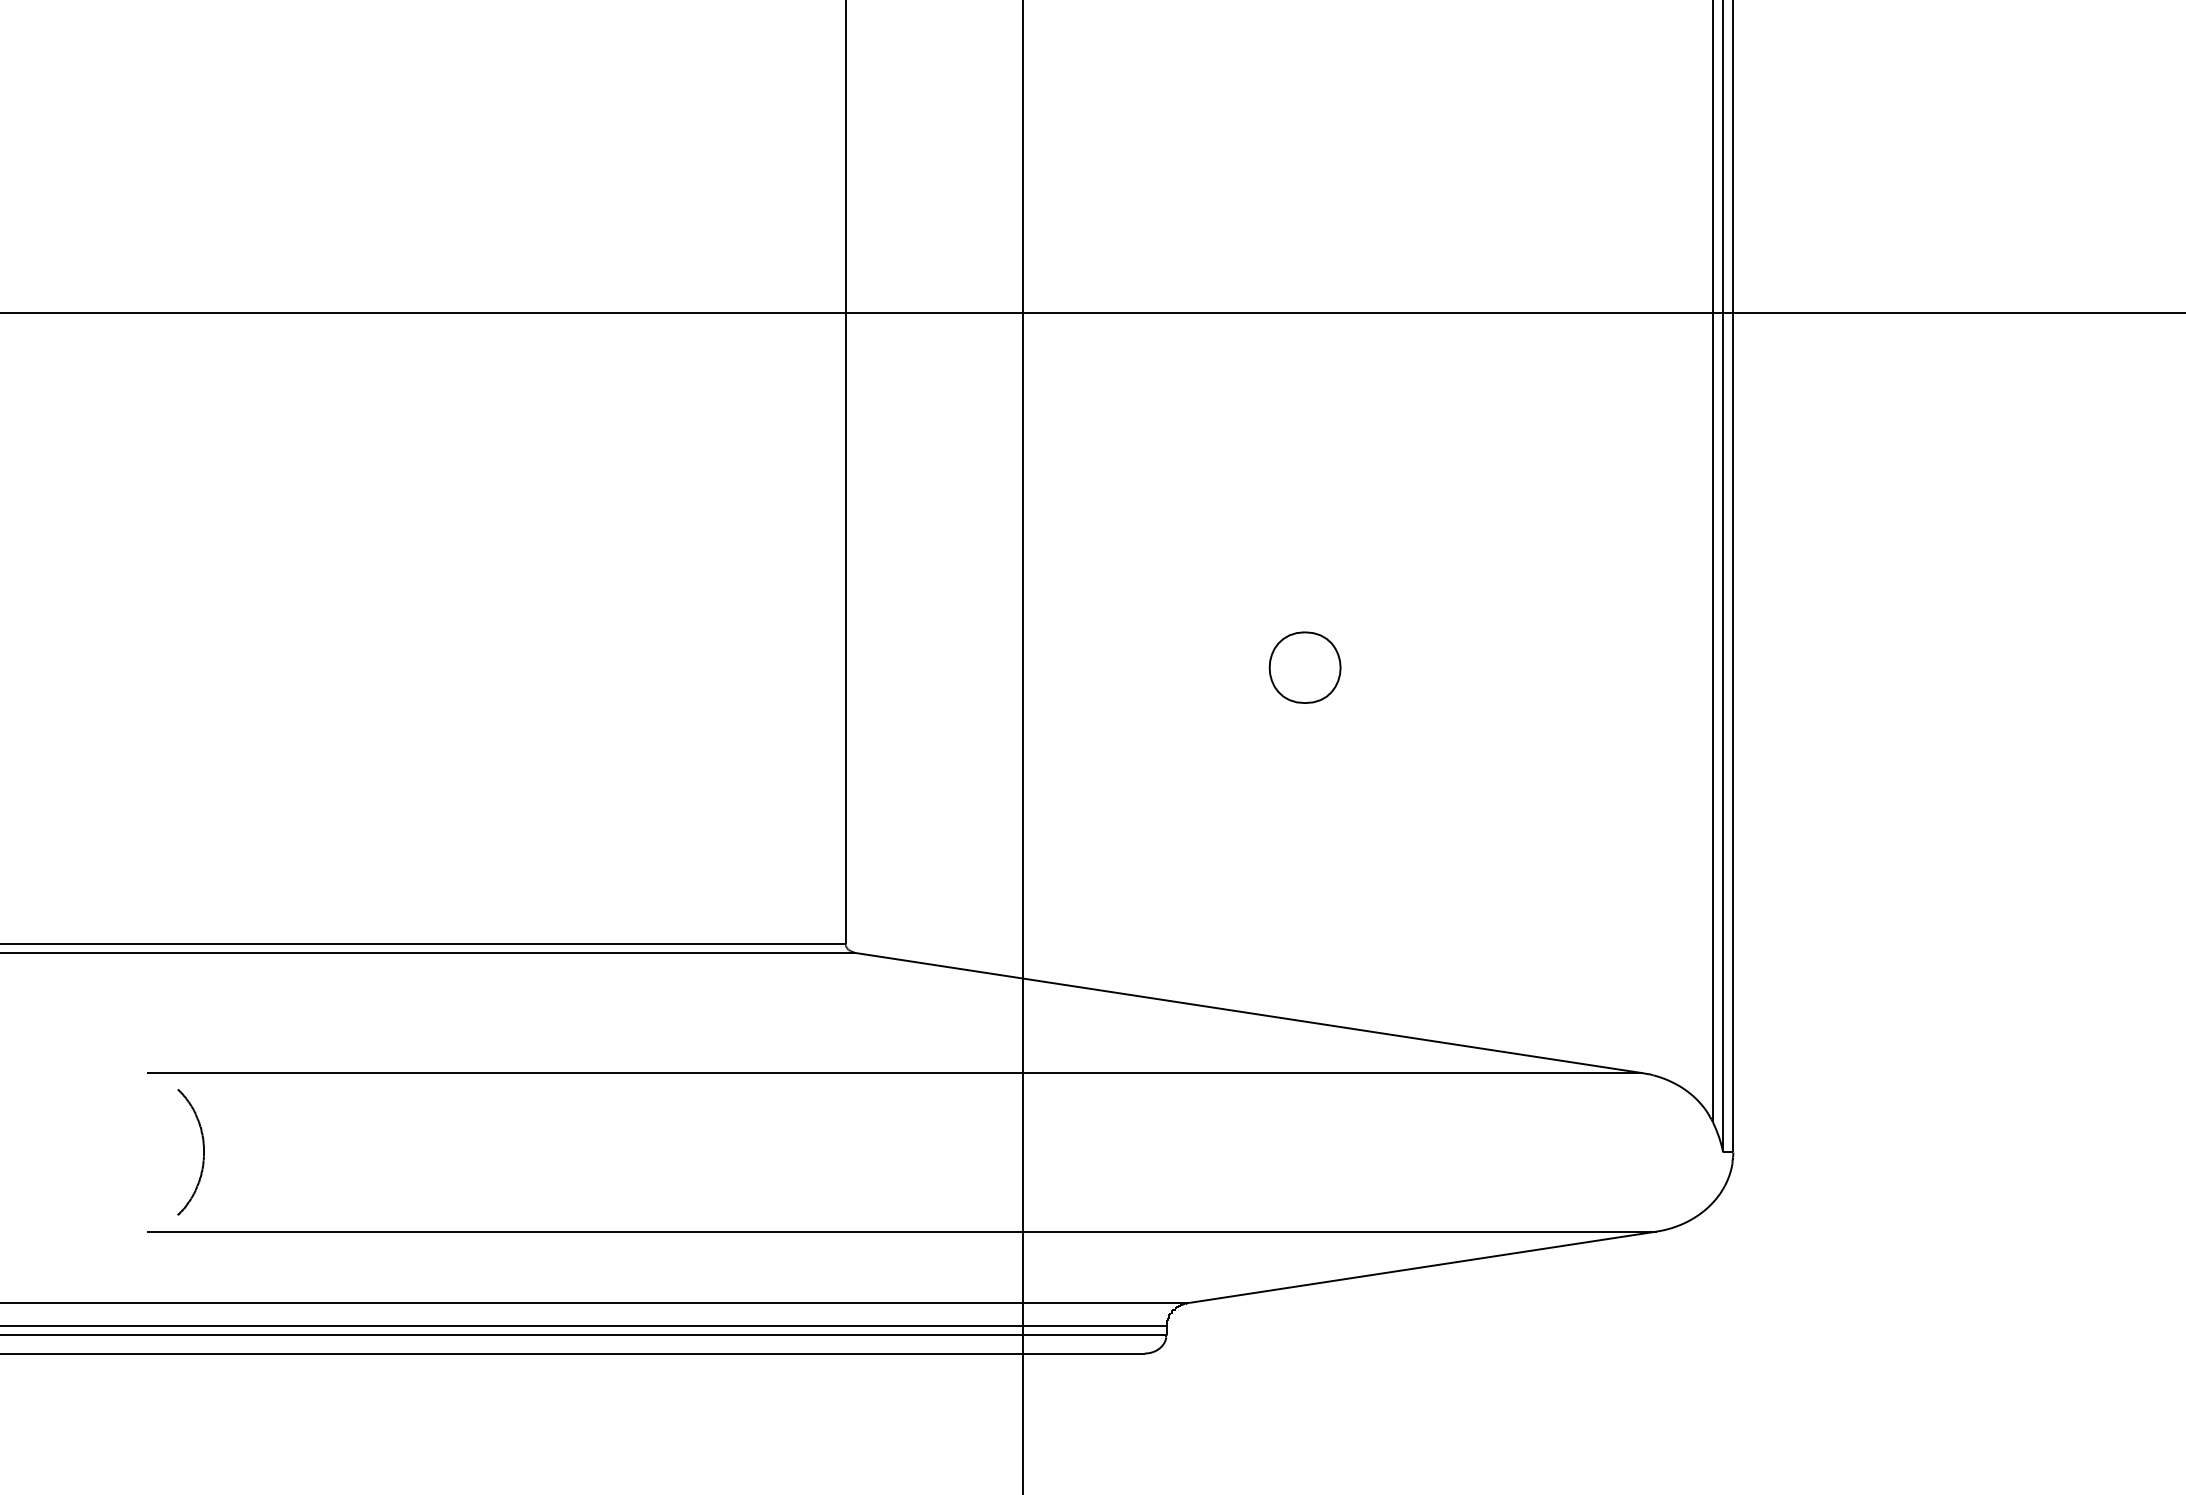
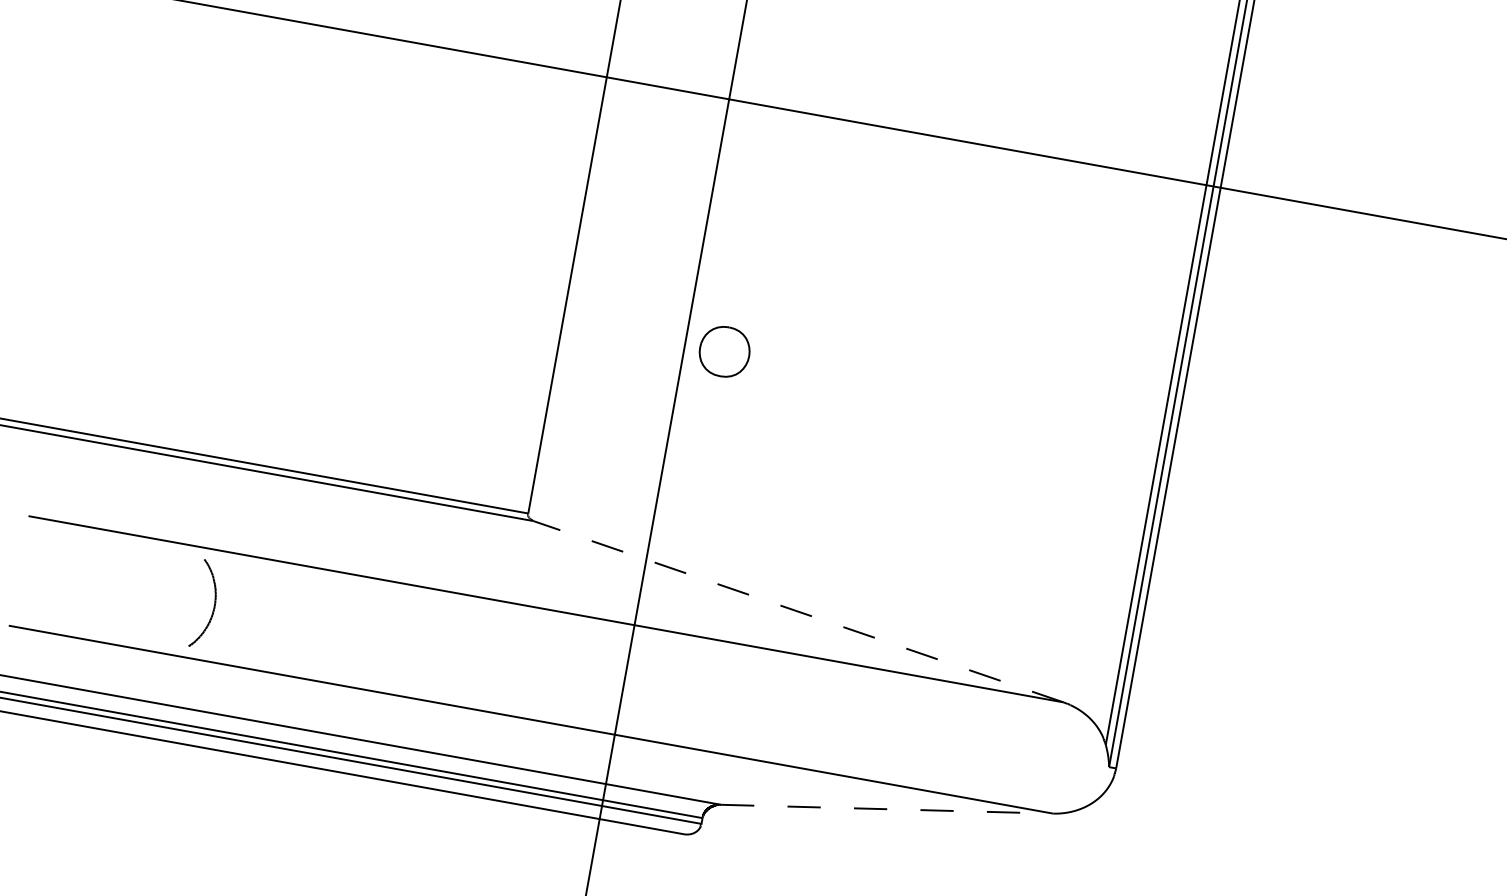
part: (1304, 667) -> (724, 351), moved
line: (1248, 1013) -> (798, 611), solid -> dashed
part: (203, 1152) -> (214, 606), moved
line: (1423, 1267) -> (887, 809), solid -> dashed

